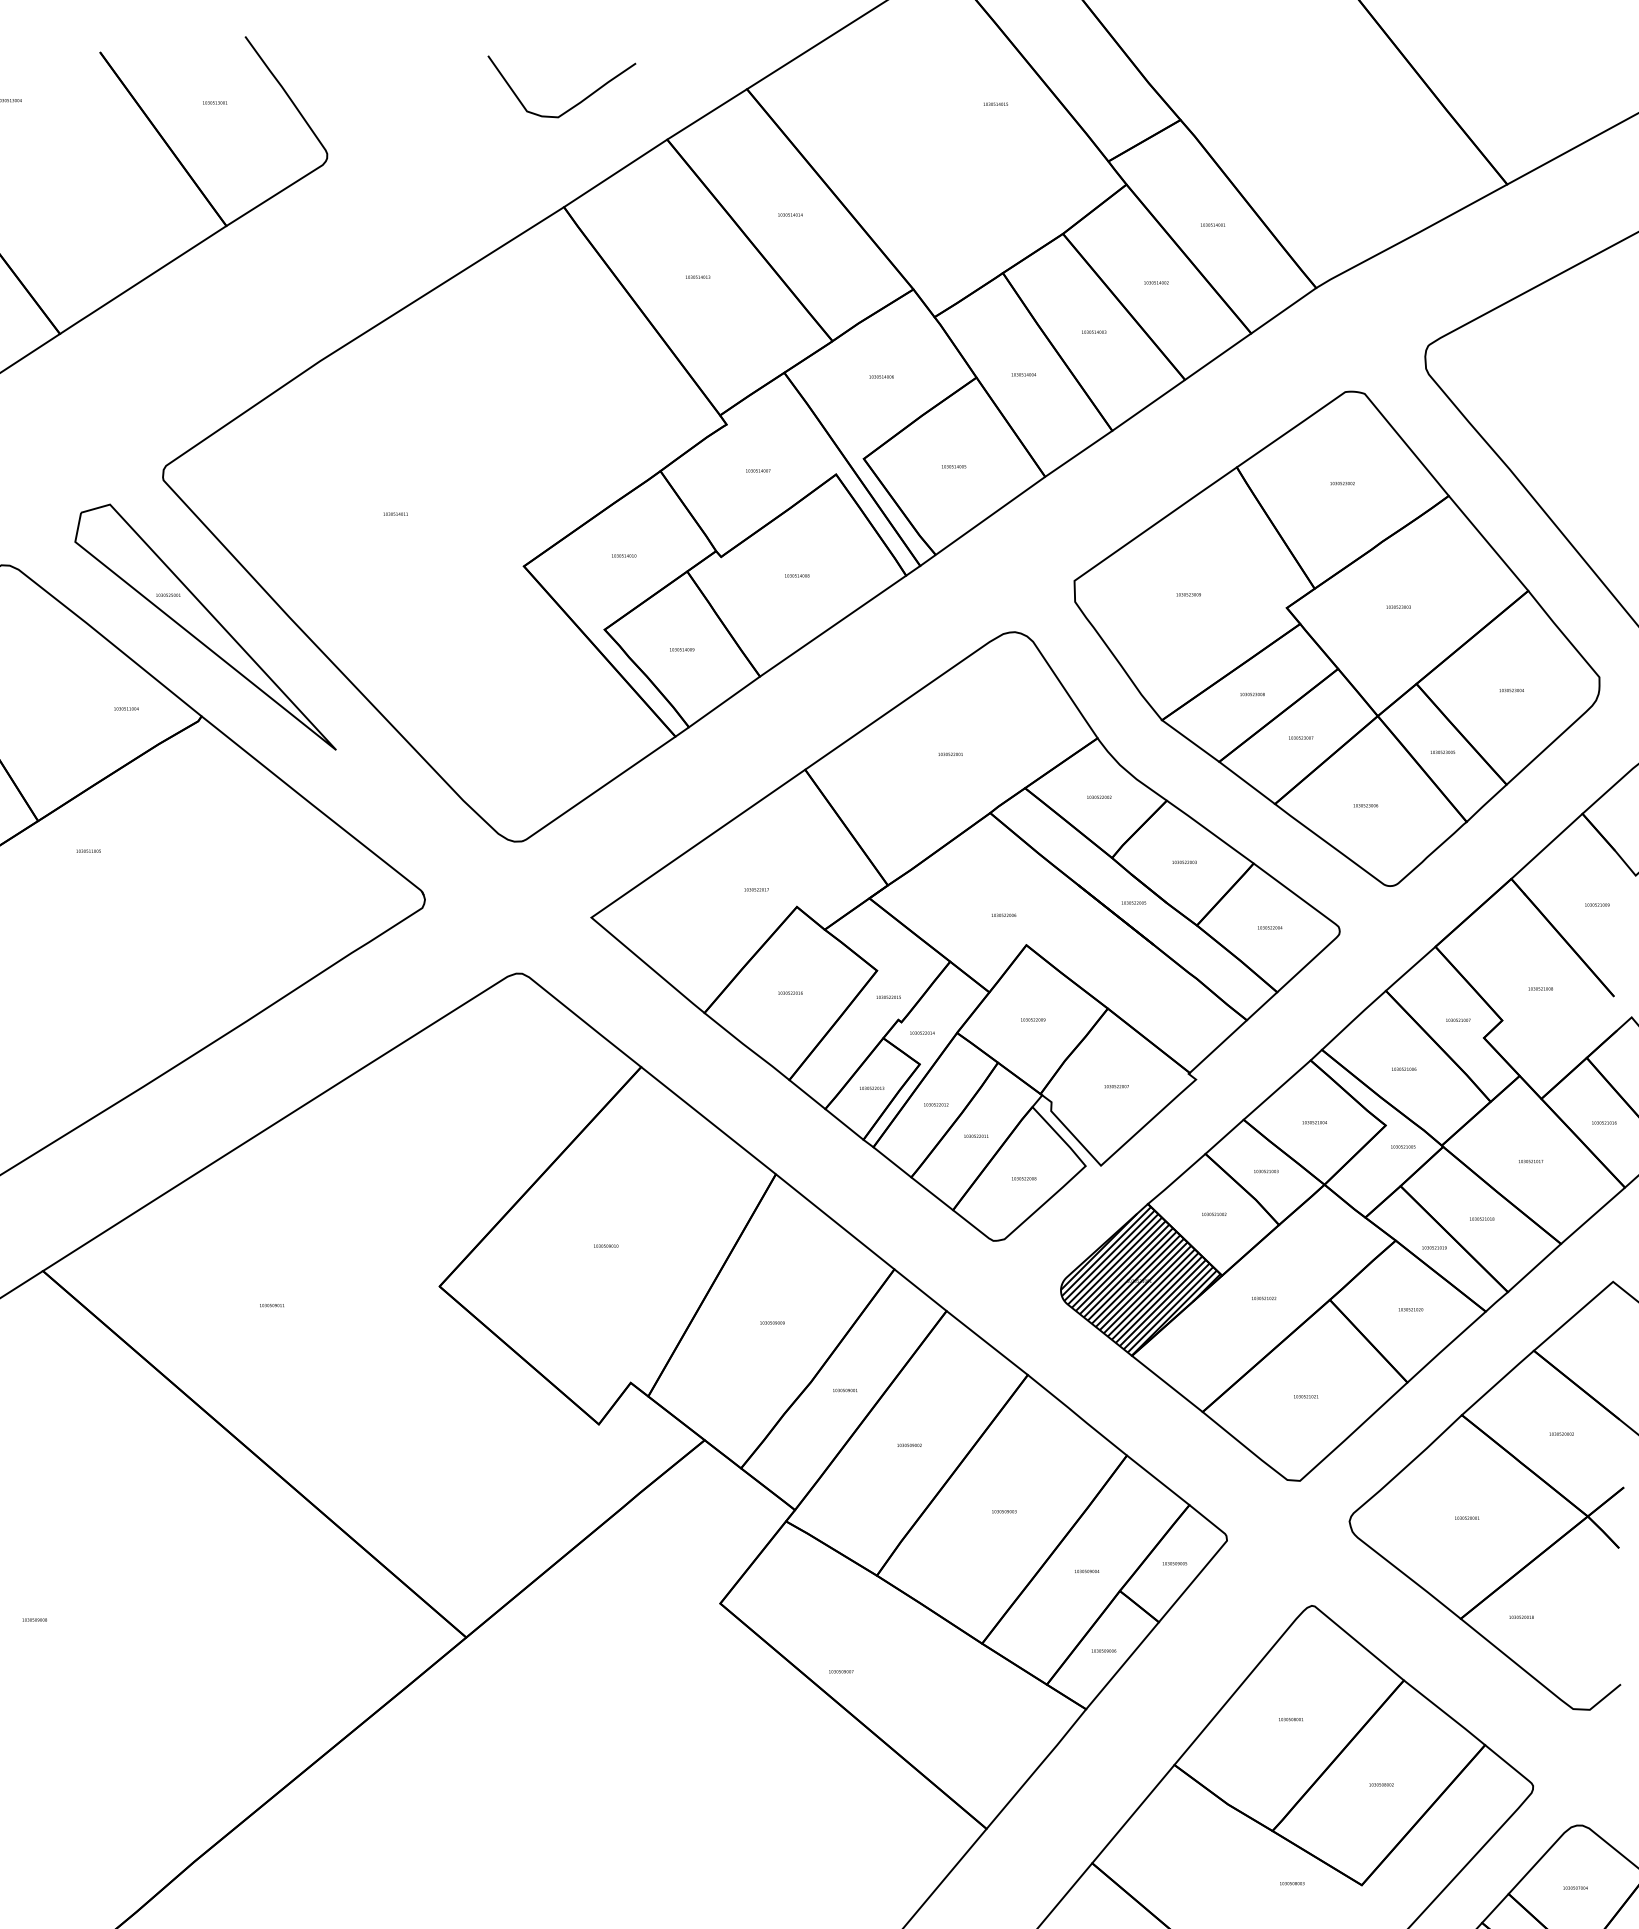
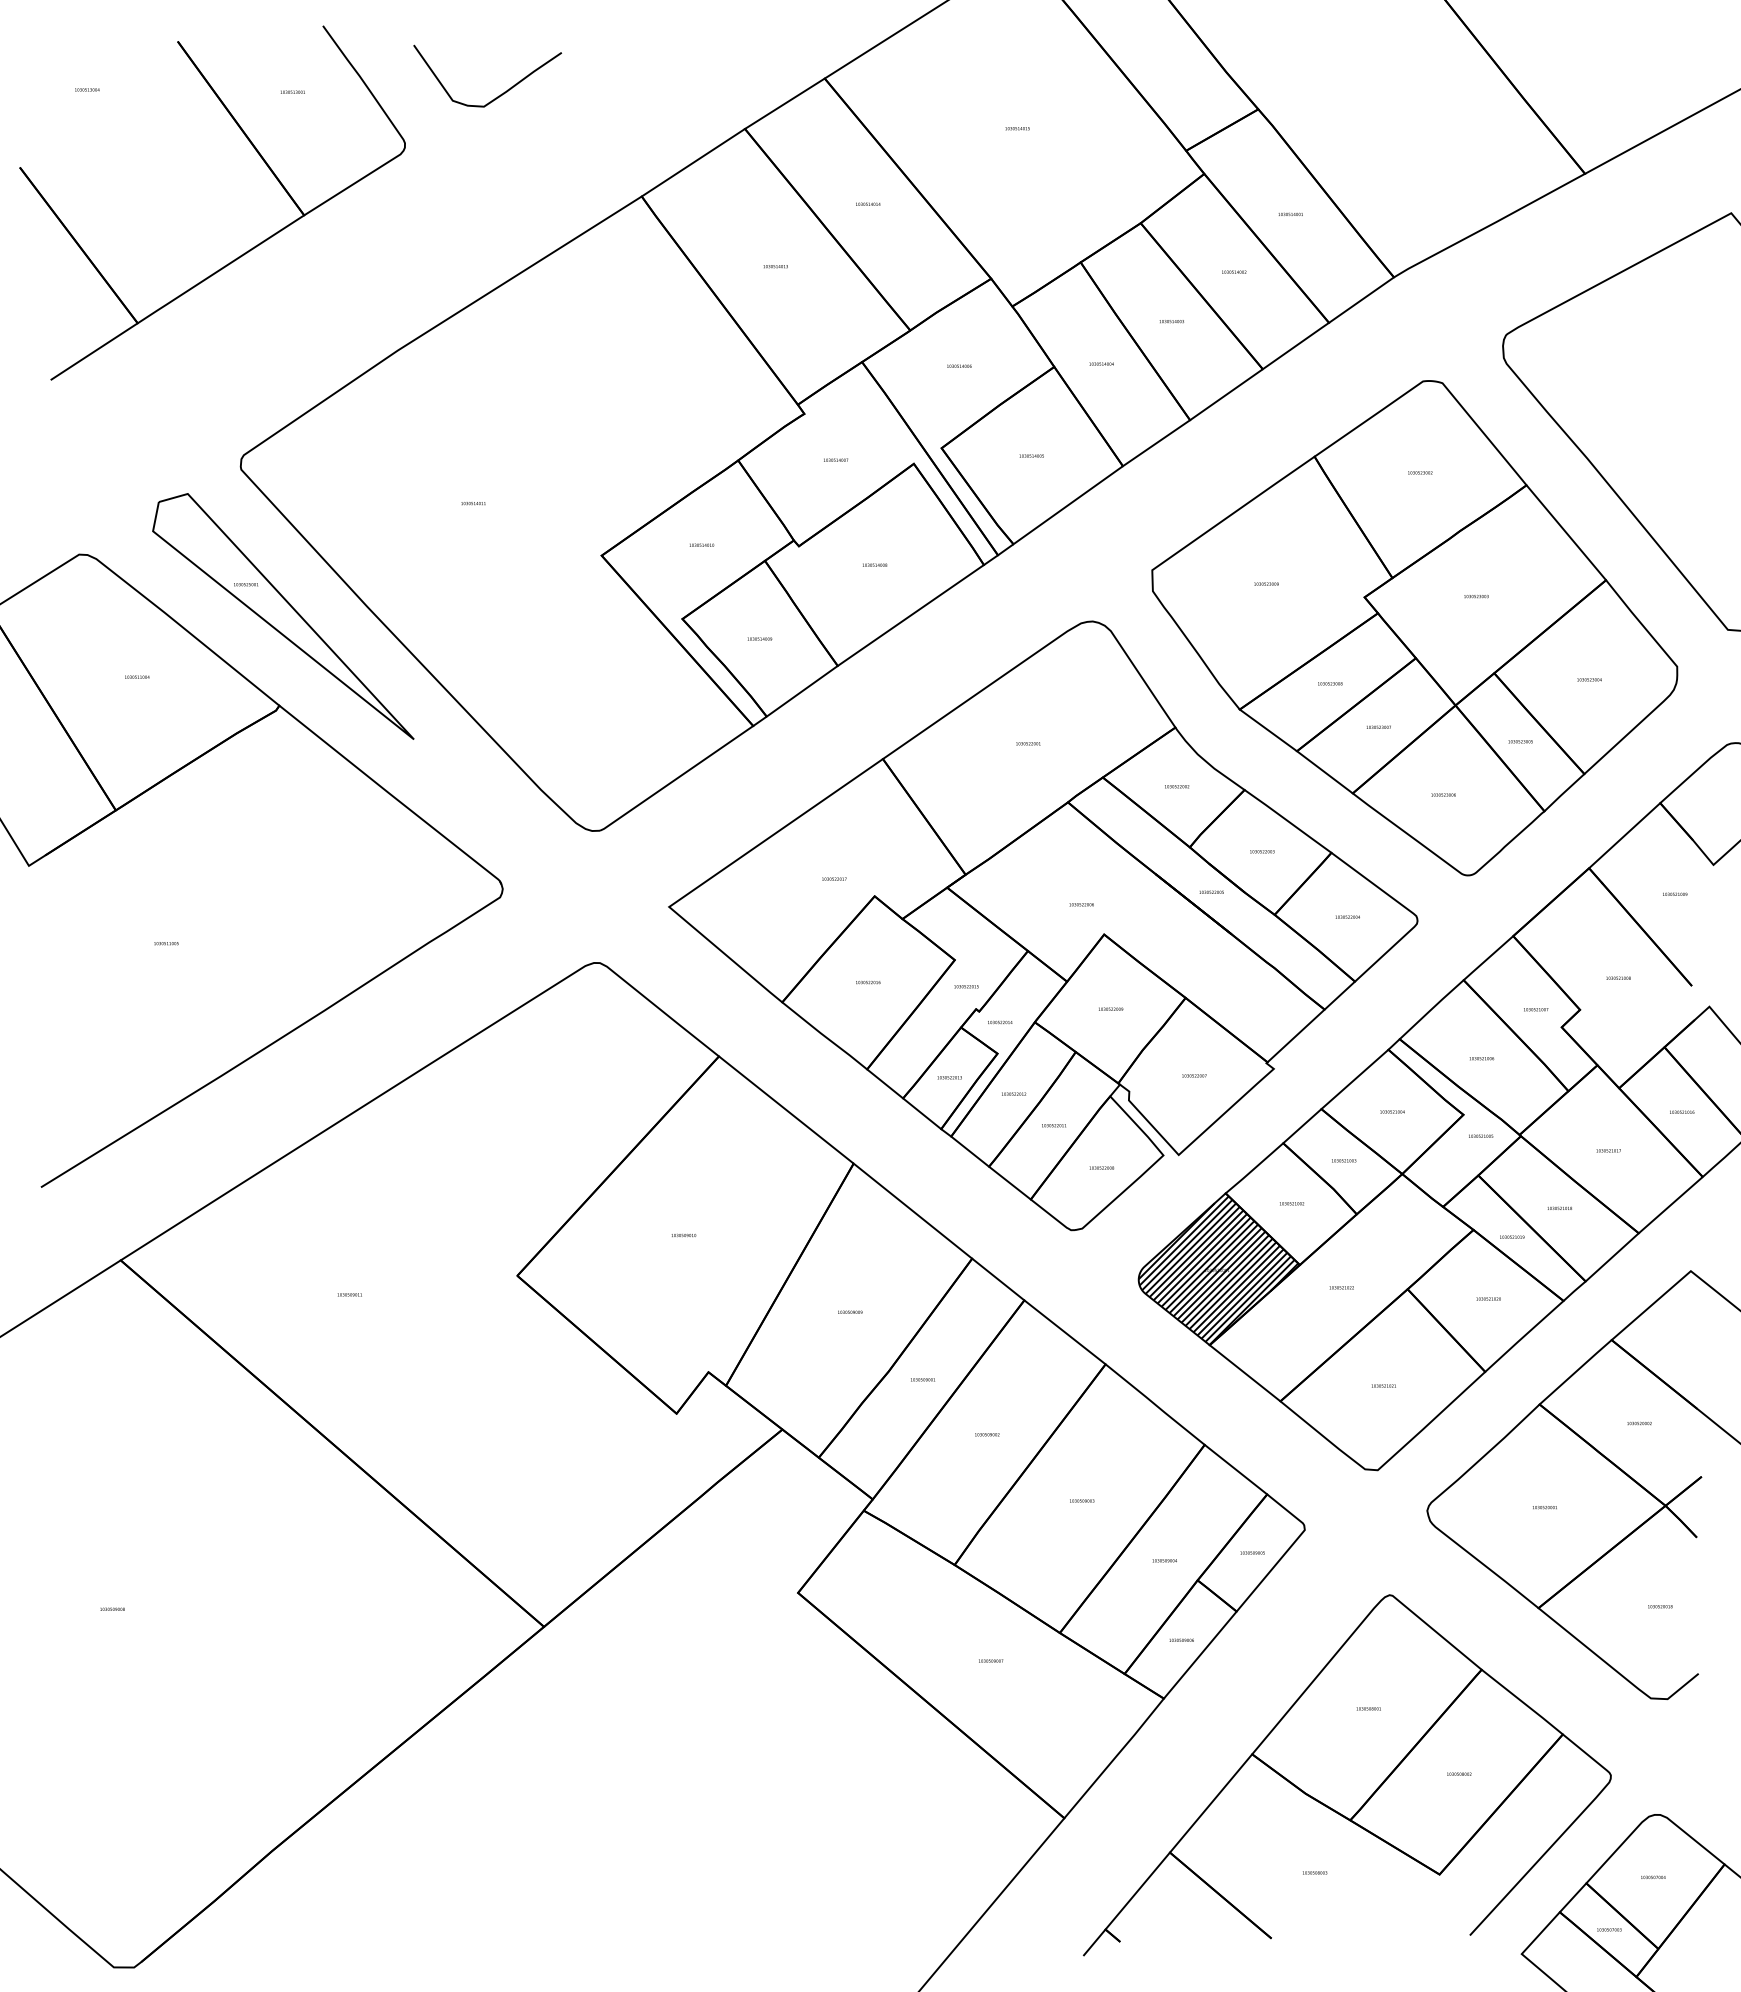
curve: (575, 104) -> (501, 93), moved
text: (995, 104) -> (1017, 128), moved
text: (126, 708) -> (137, 676), moved
text: (88, 851) -> (166, 943), moved
text: (1521, 1617) -> (1660, 1606), moved
text: (841, 1671) -> (991, 1660), moved
text: (1292, 1883) -> (1315, 1872), moved

